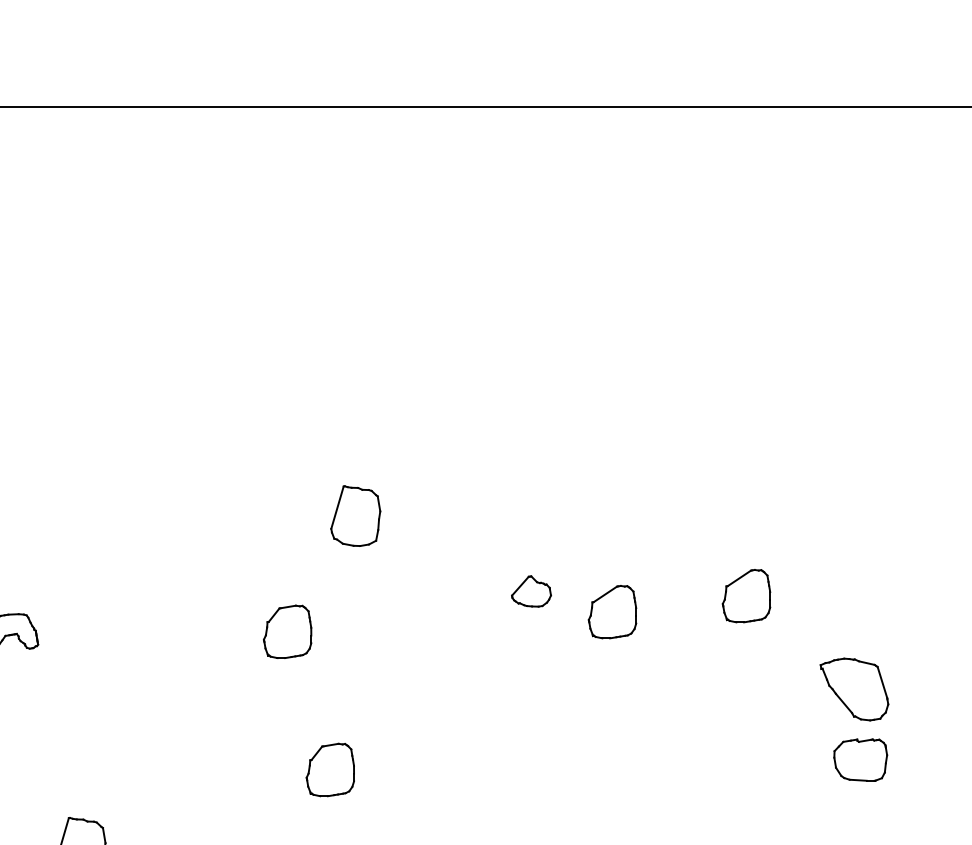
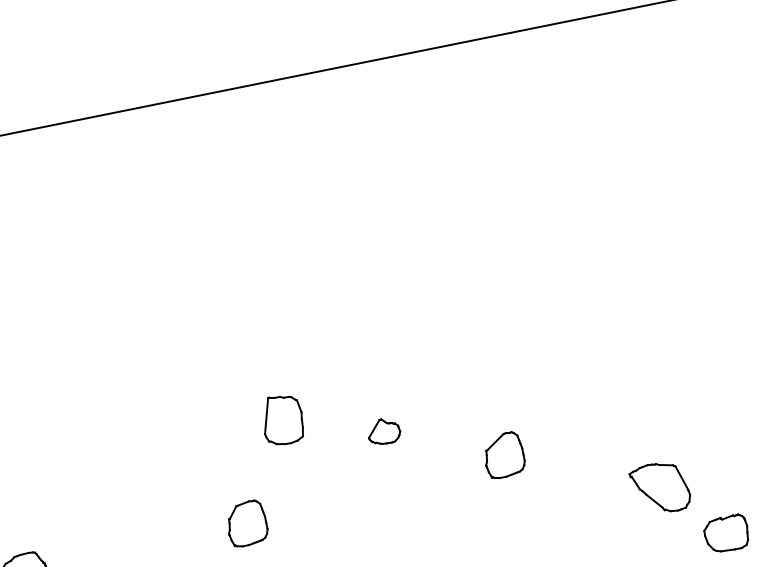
part: (531, 591) -> (383, 431), moved
part: (746, 596) -> (608, 421), removed
part: (854, 689) -> (660, 488), moved

